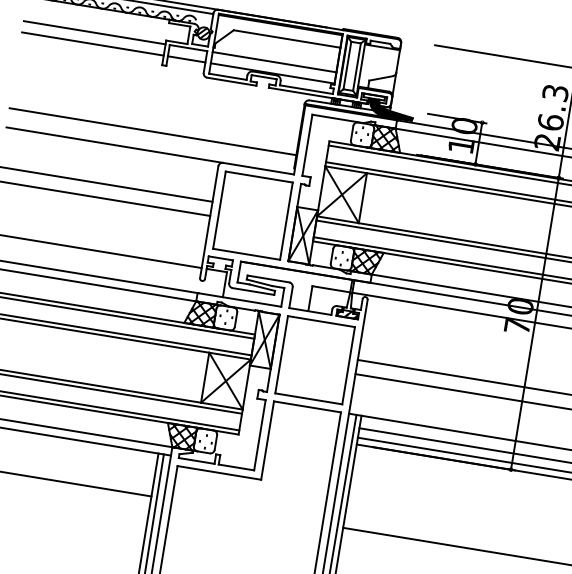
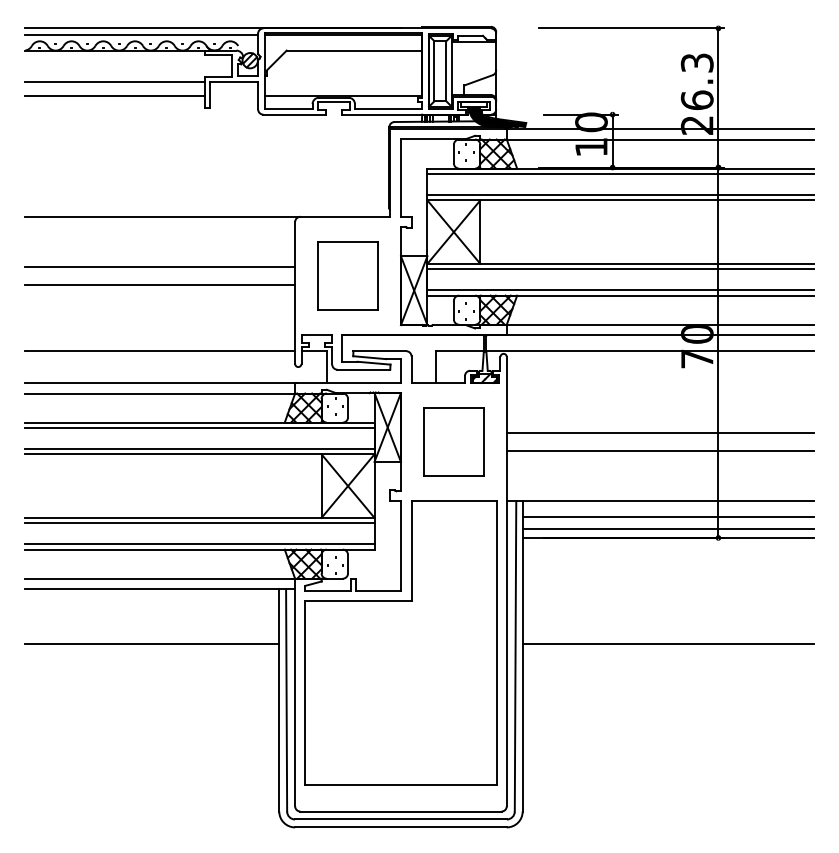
line: (186, 59) -> (234, 96), removed
line: (274, 61) -> (343, 81), removed
line: (153, 131) -> (207, 192), removed
part: (252, 215) -> (347, 275), size x0.7
part: (315, 359) -> (454, 441), size x0.7

